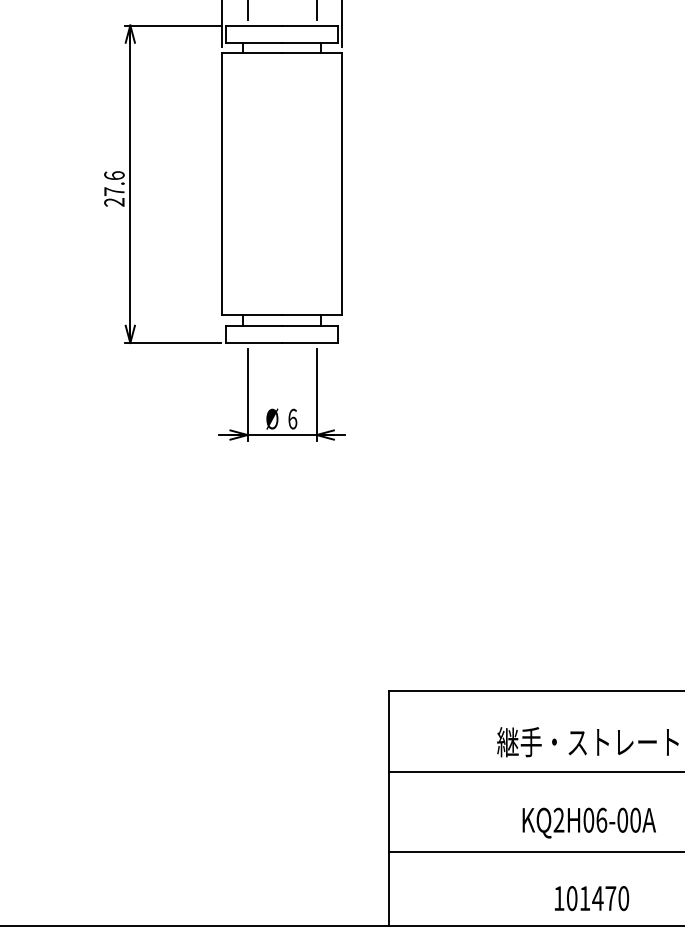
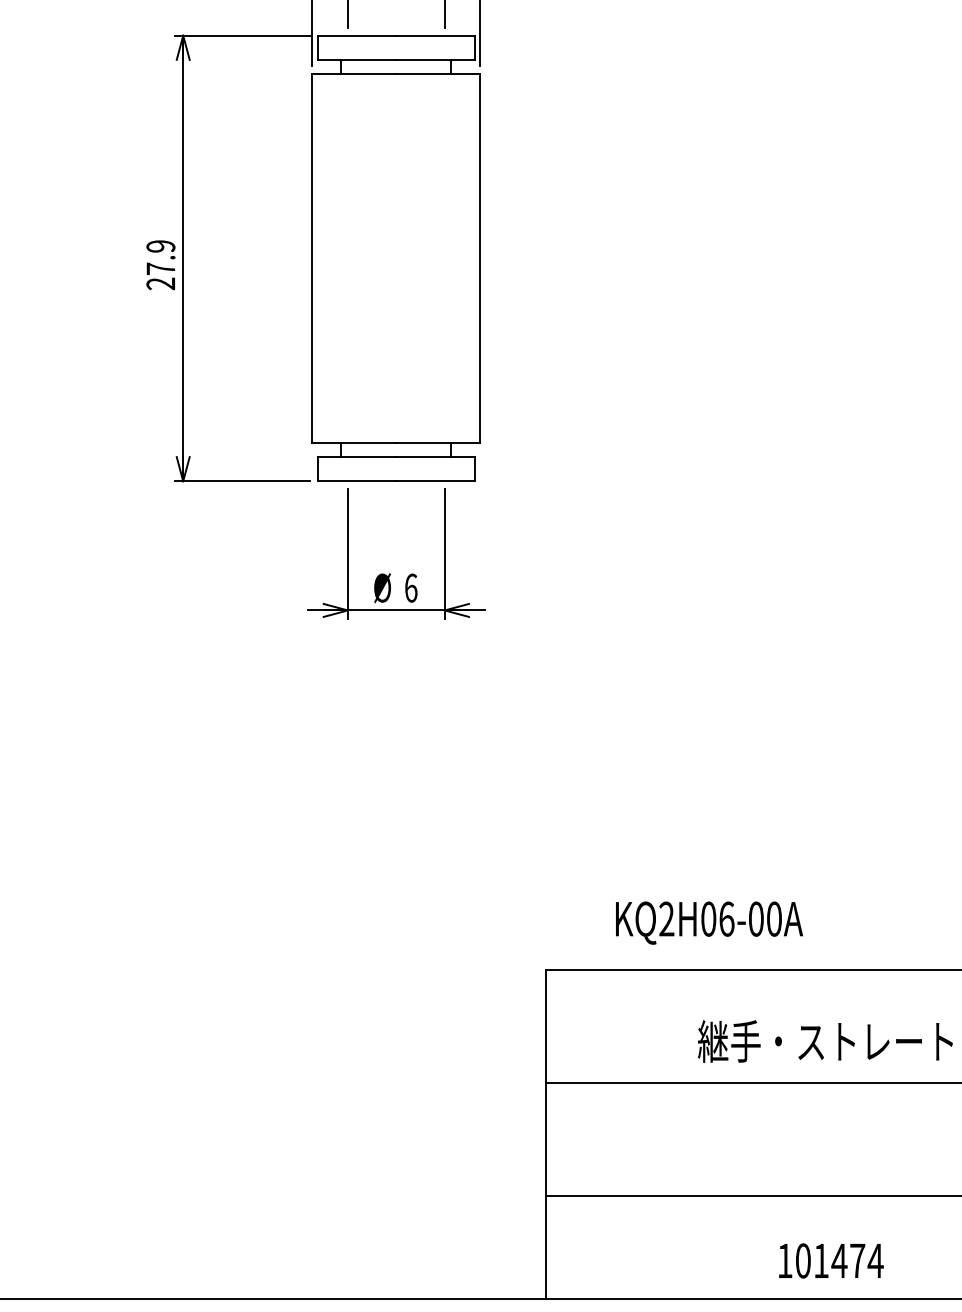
text: (114, 175) -> (160, 246), 27.6 -> 27.9
text: (589, 822) -> (709, 922), moved
text: (623, 898) -> (875, 1260), 101470 -> 101474

